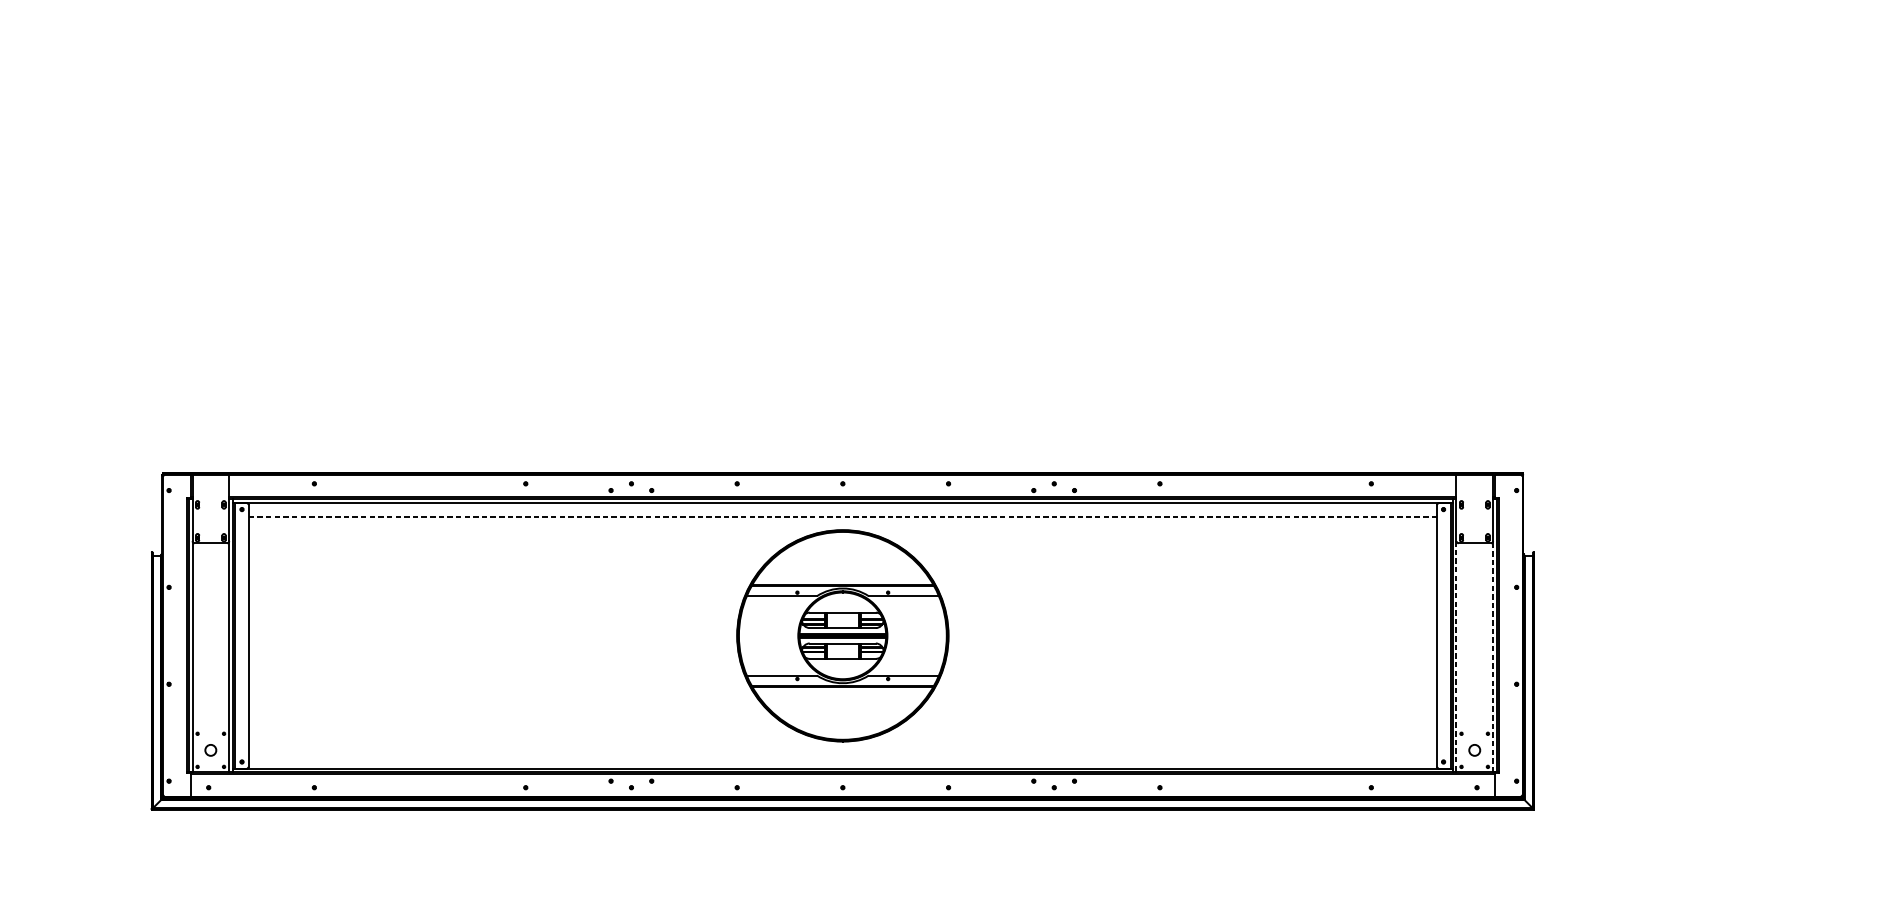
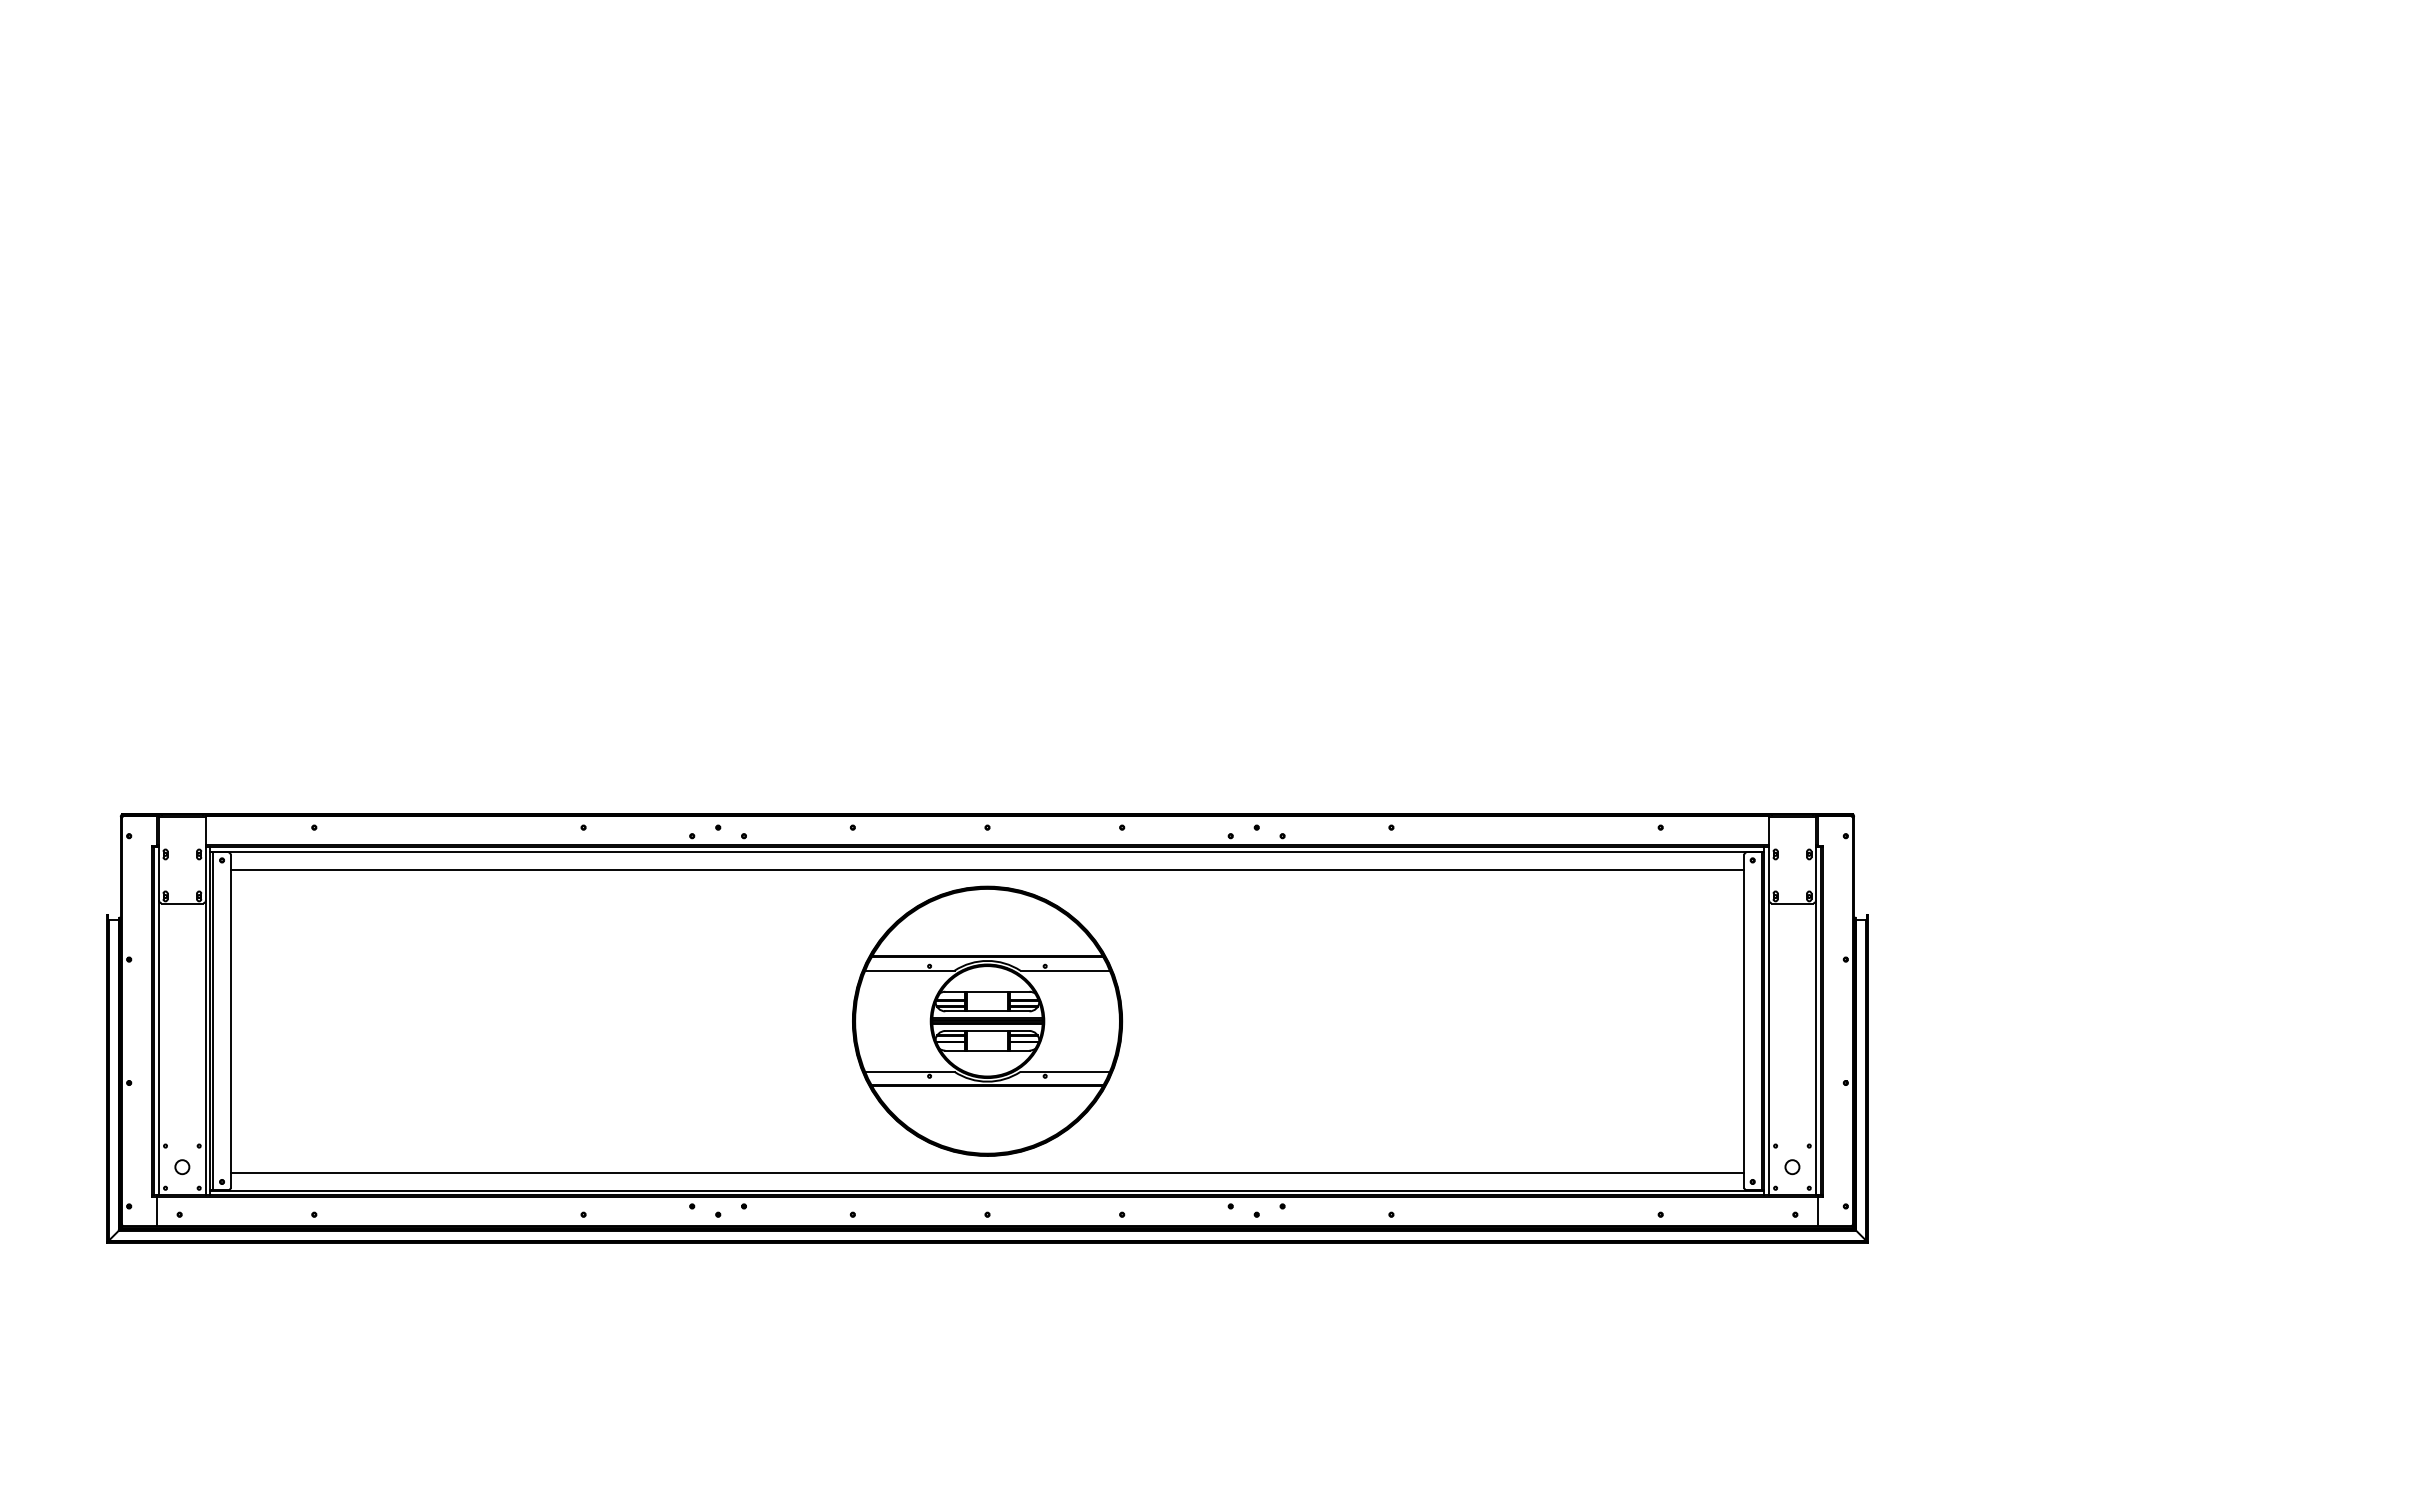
line: (842, 516) -> (987, 869), dashed -> solid
line: (1492, 656) -> (1815, 1047), dashed -> solid
line: (1456, 657) -> (1769, 1048), dashed -> solid
line: (842, 754) -> (987, 1172), added

